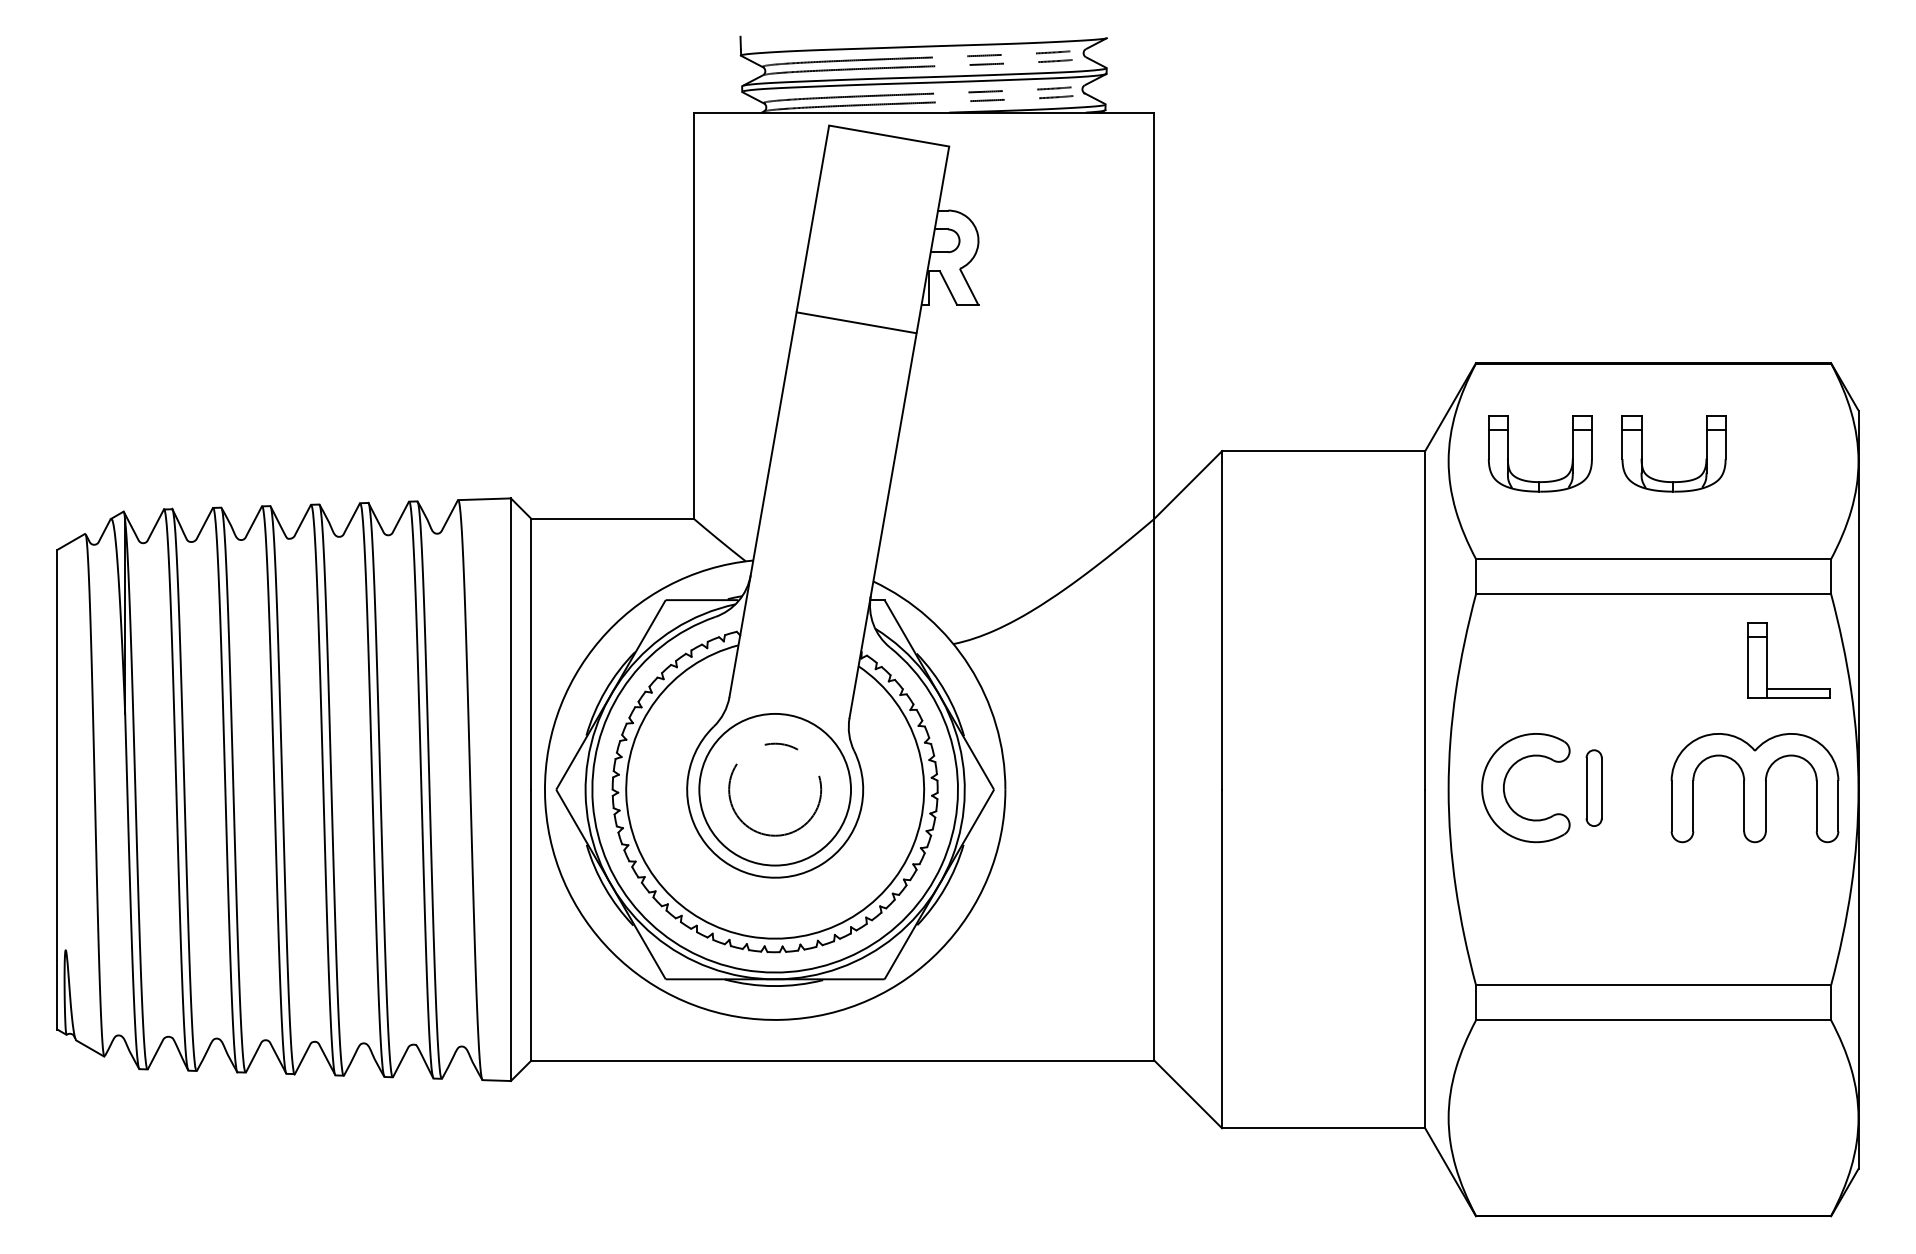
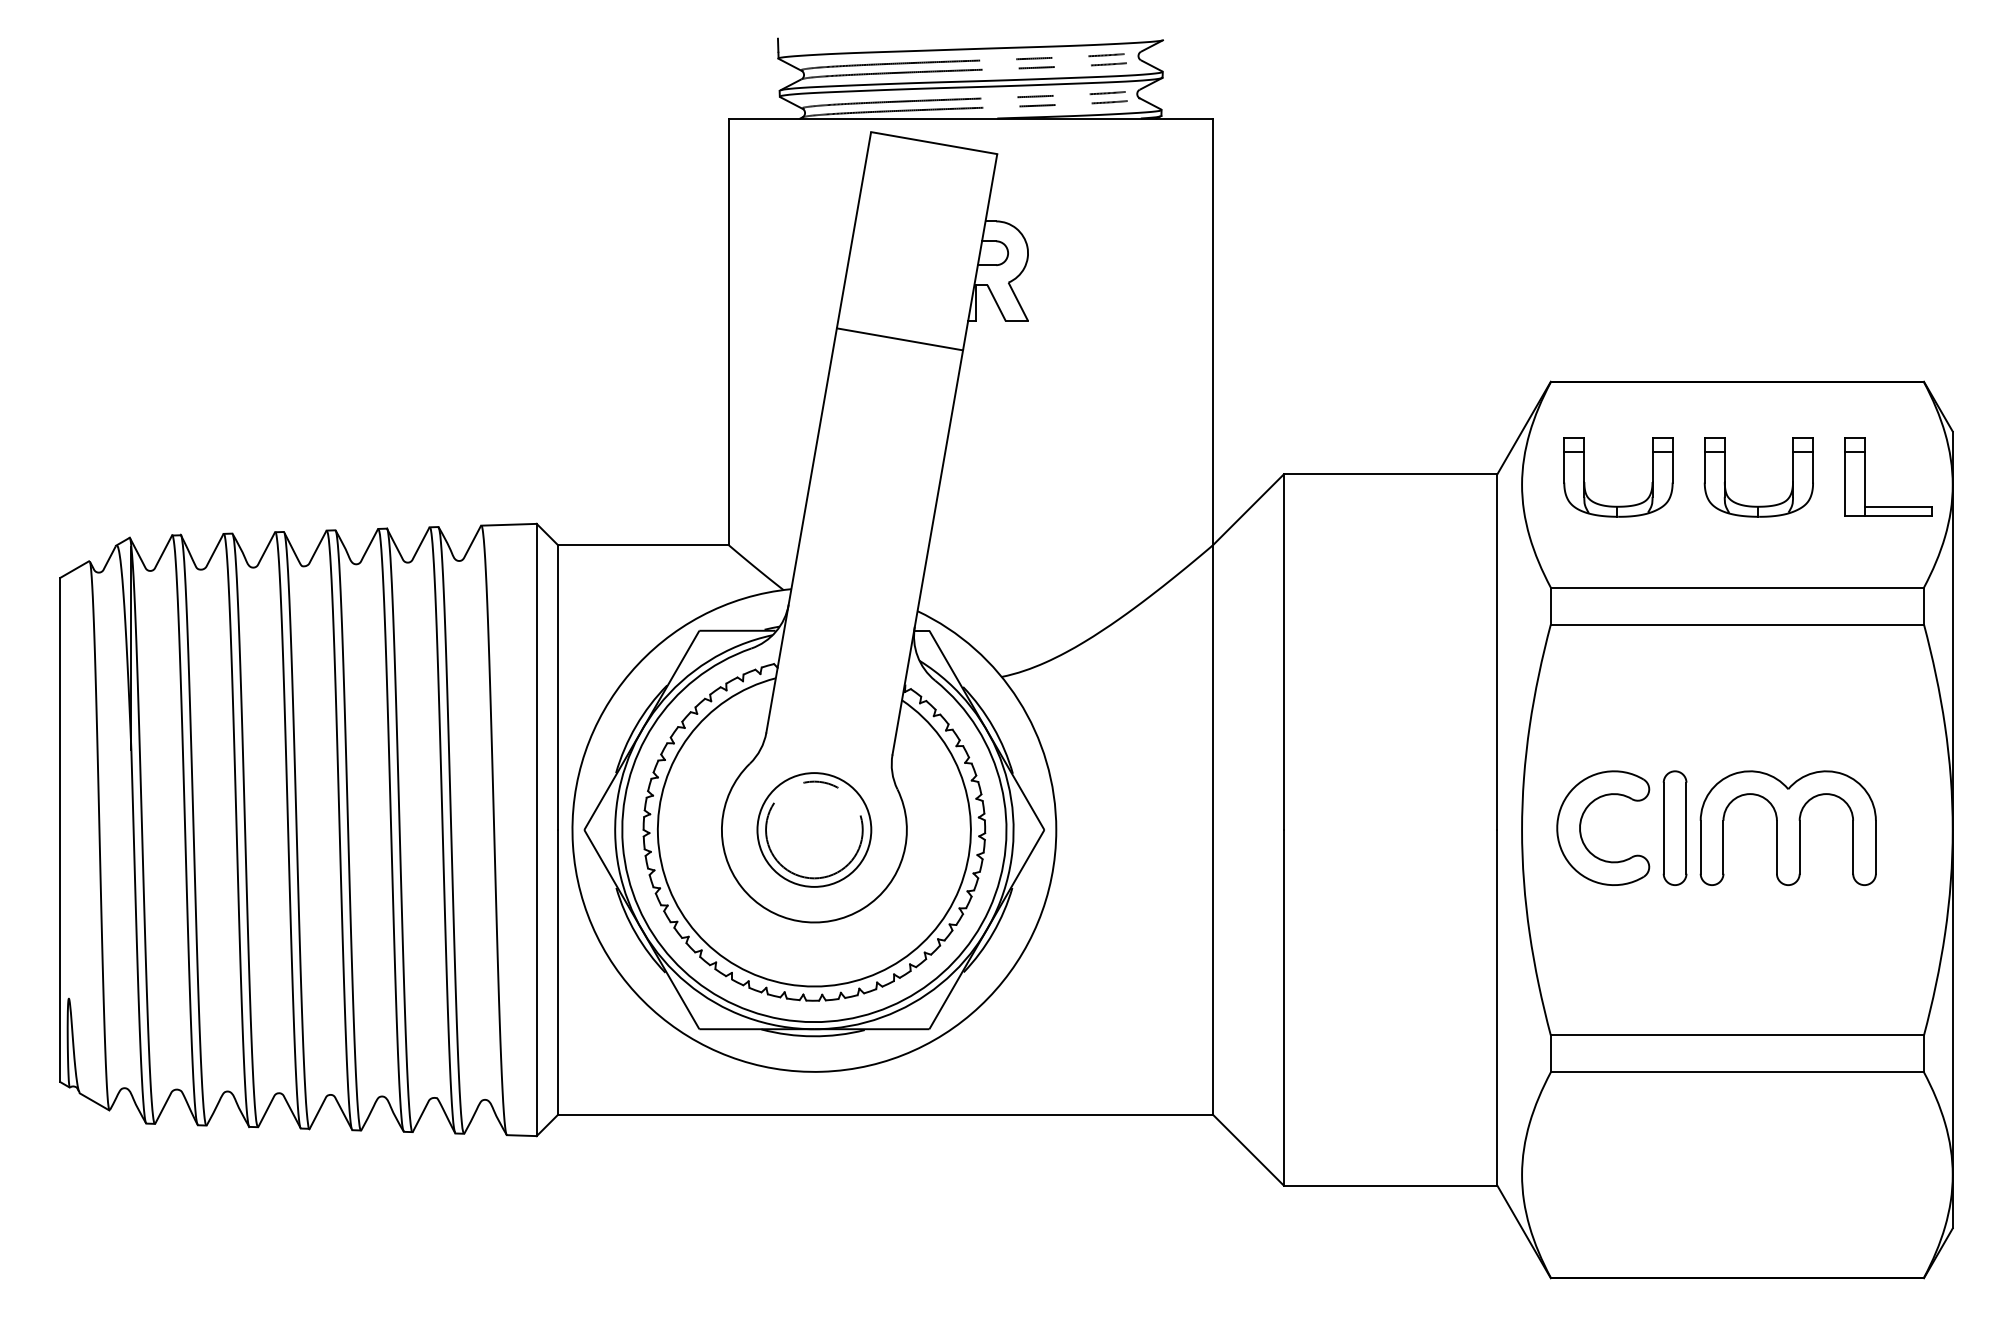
part: (1767, 660) -> (1865, 476), moved
part: (1593, 788) -> (1674, 828), size x1.43
part: (1754, 788) -> (1787, 828), moved
circle: (775, 789) -> (814, 829), size x0.71

